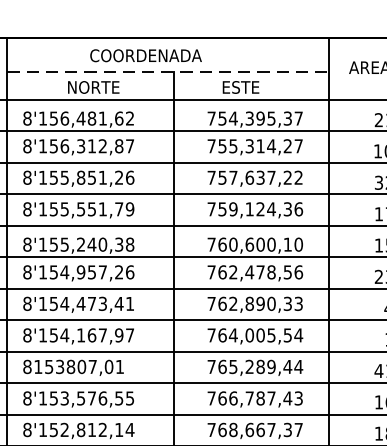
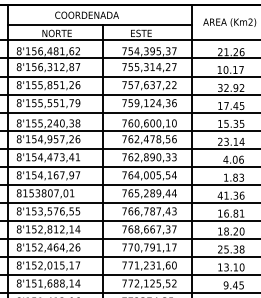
line: (169, 71) -> (100, 24), dashed -> solid

